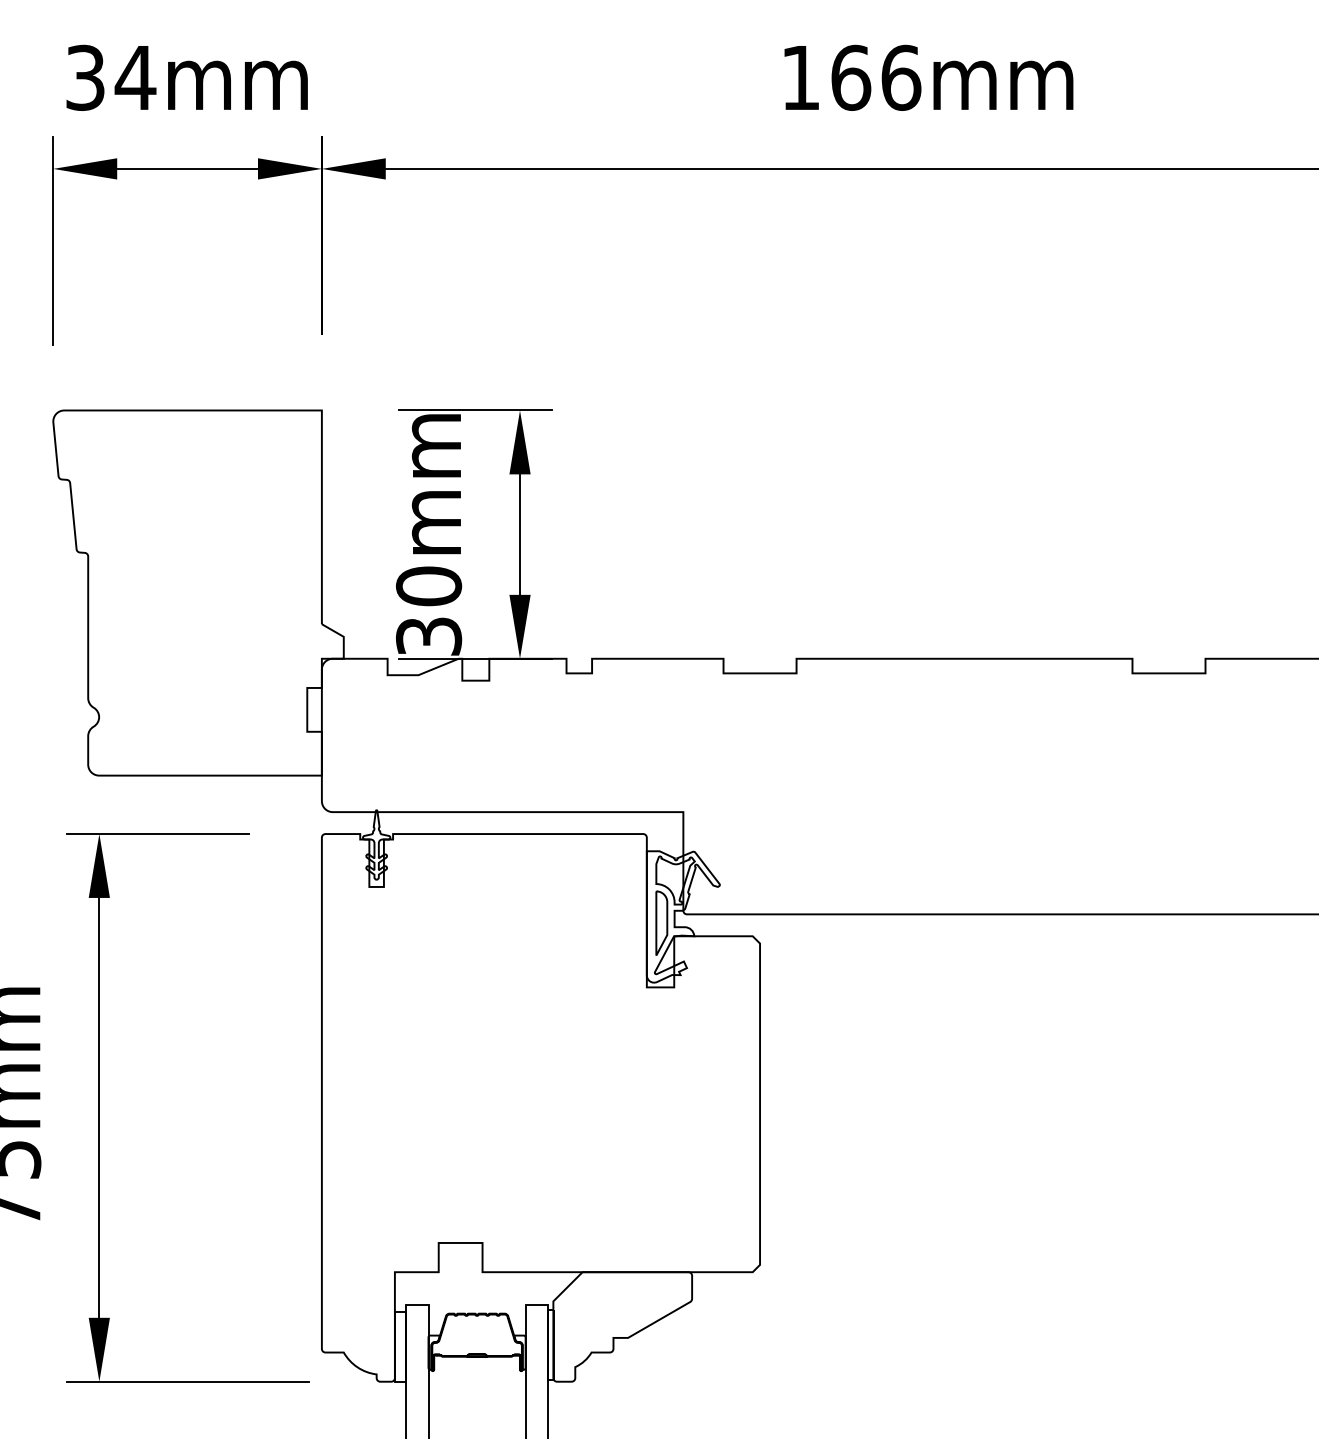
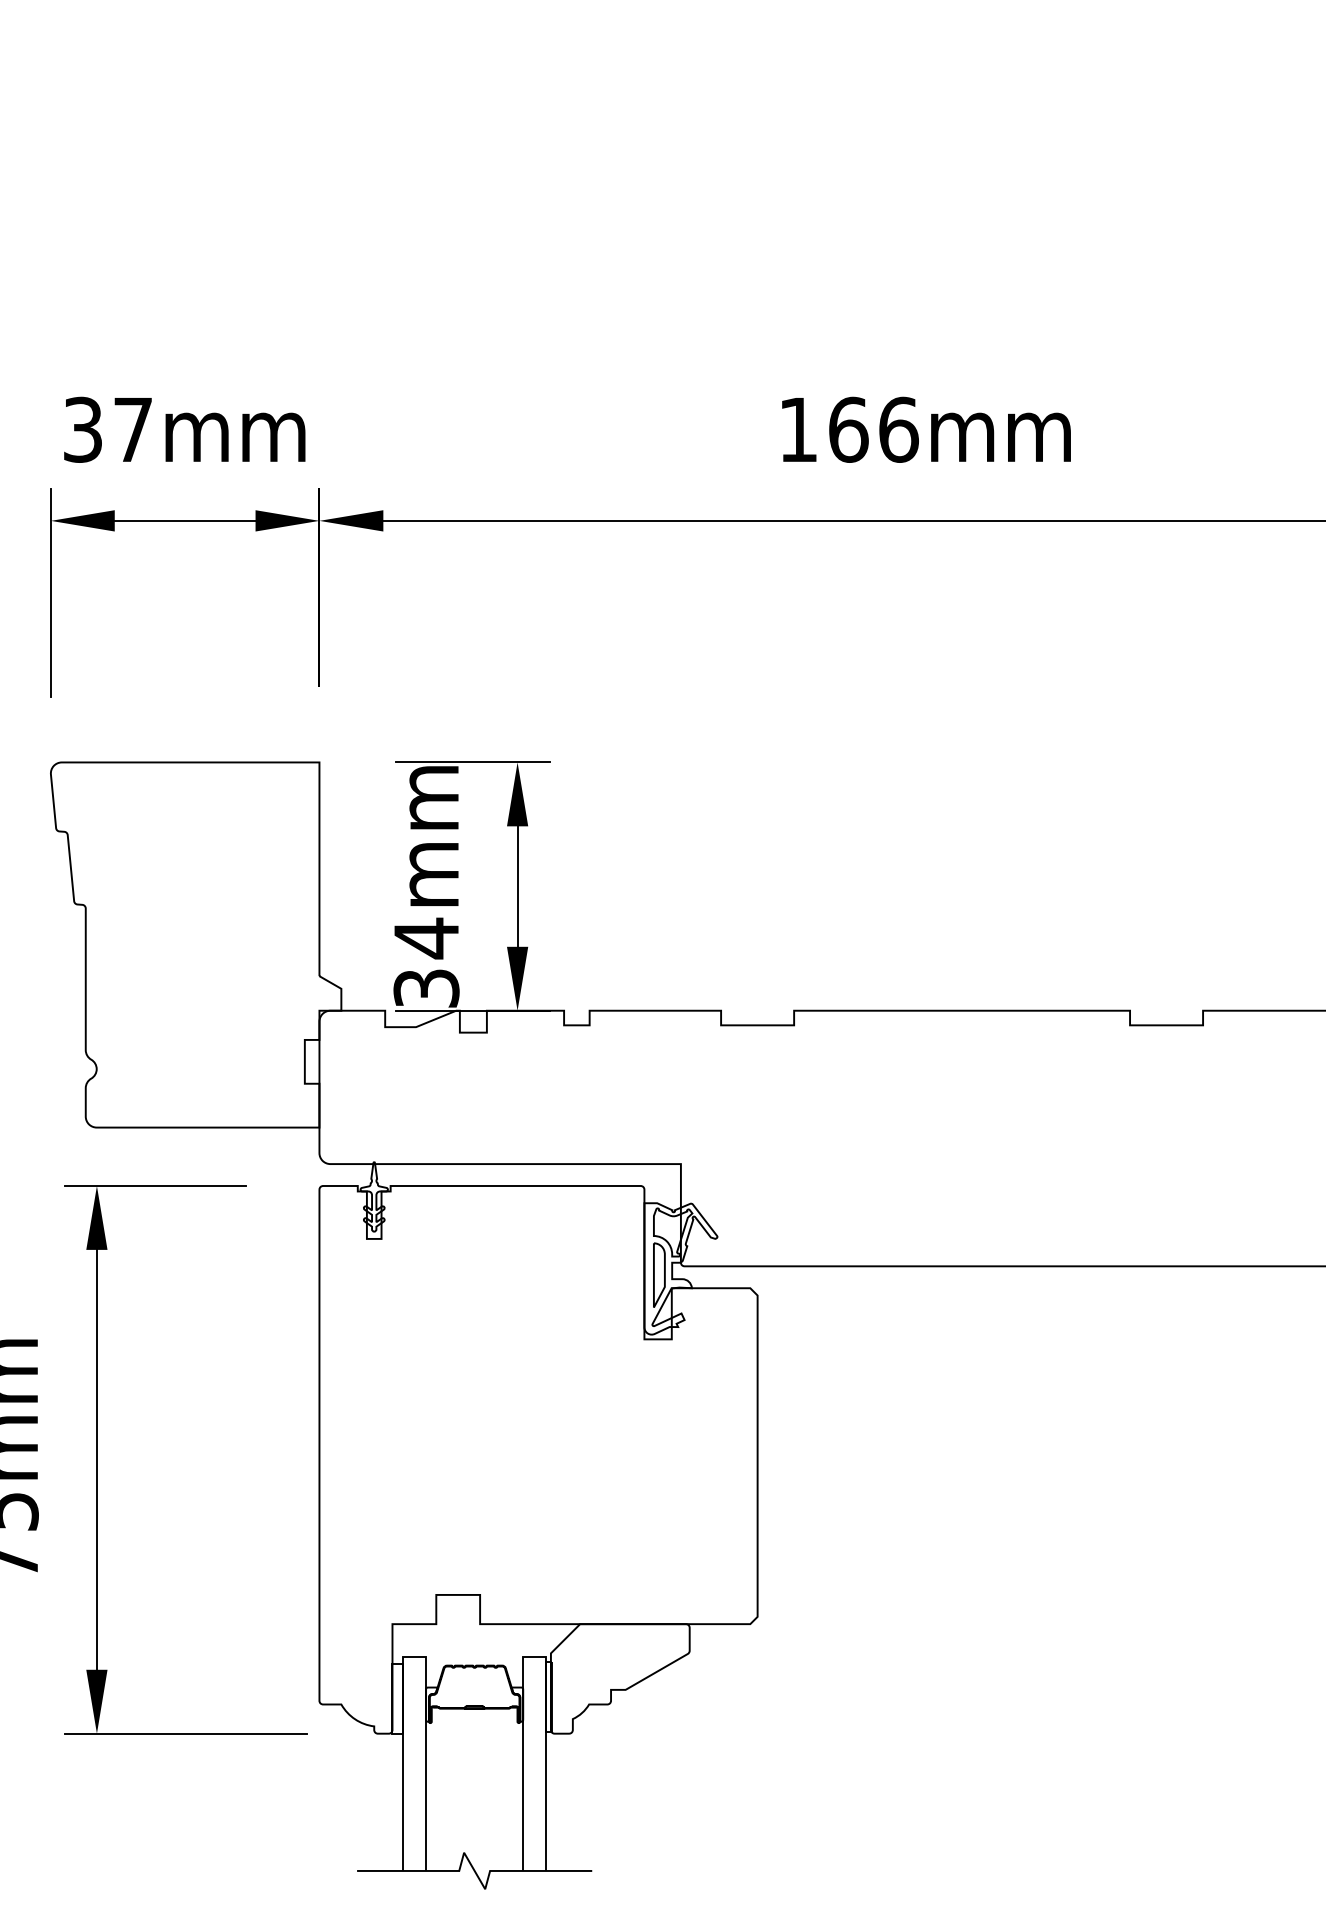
text: (134, 77) -> (132, 429), 34mm -> 37mm
text: (428, 586) -> (426, 938), 30mm -> 34mm

